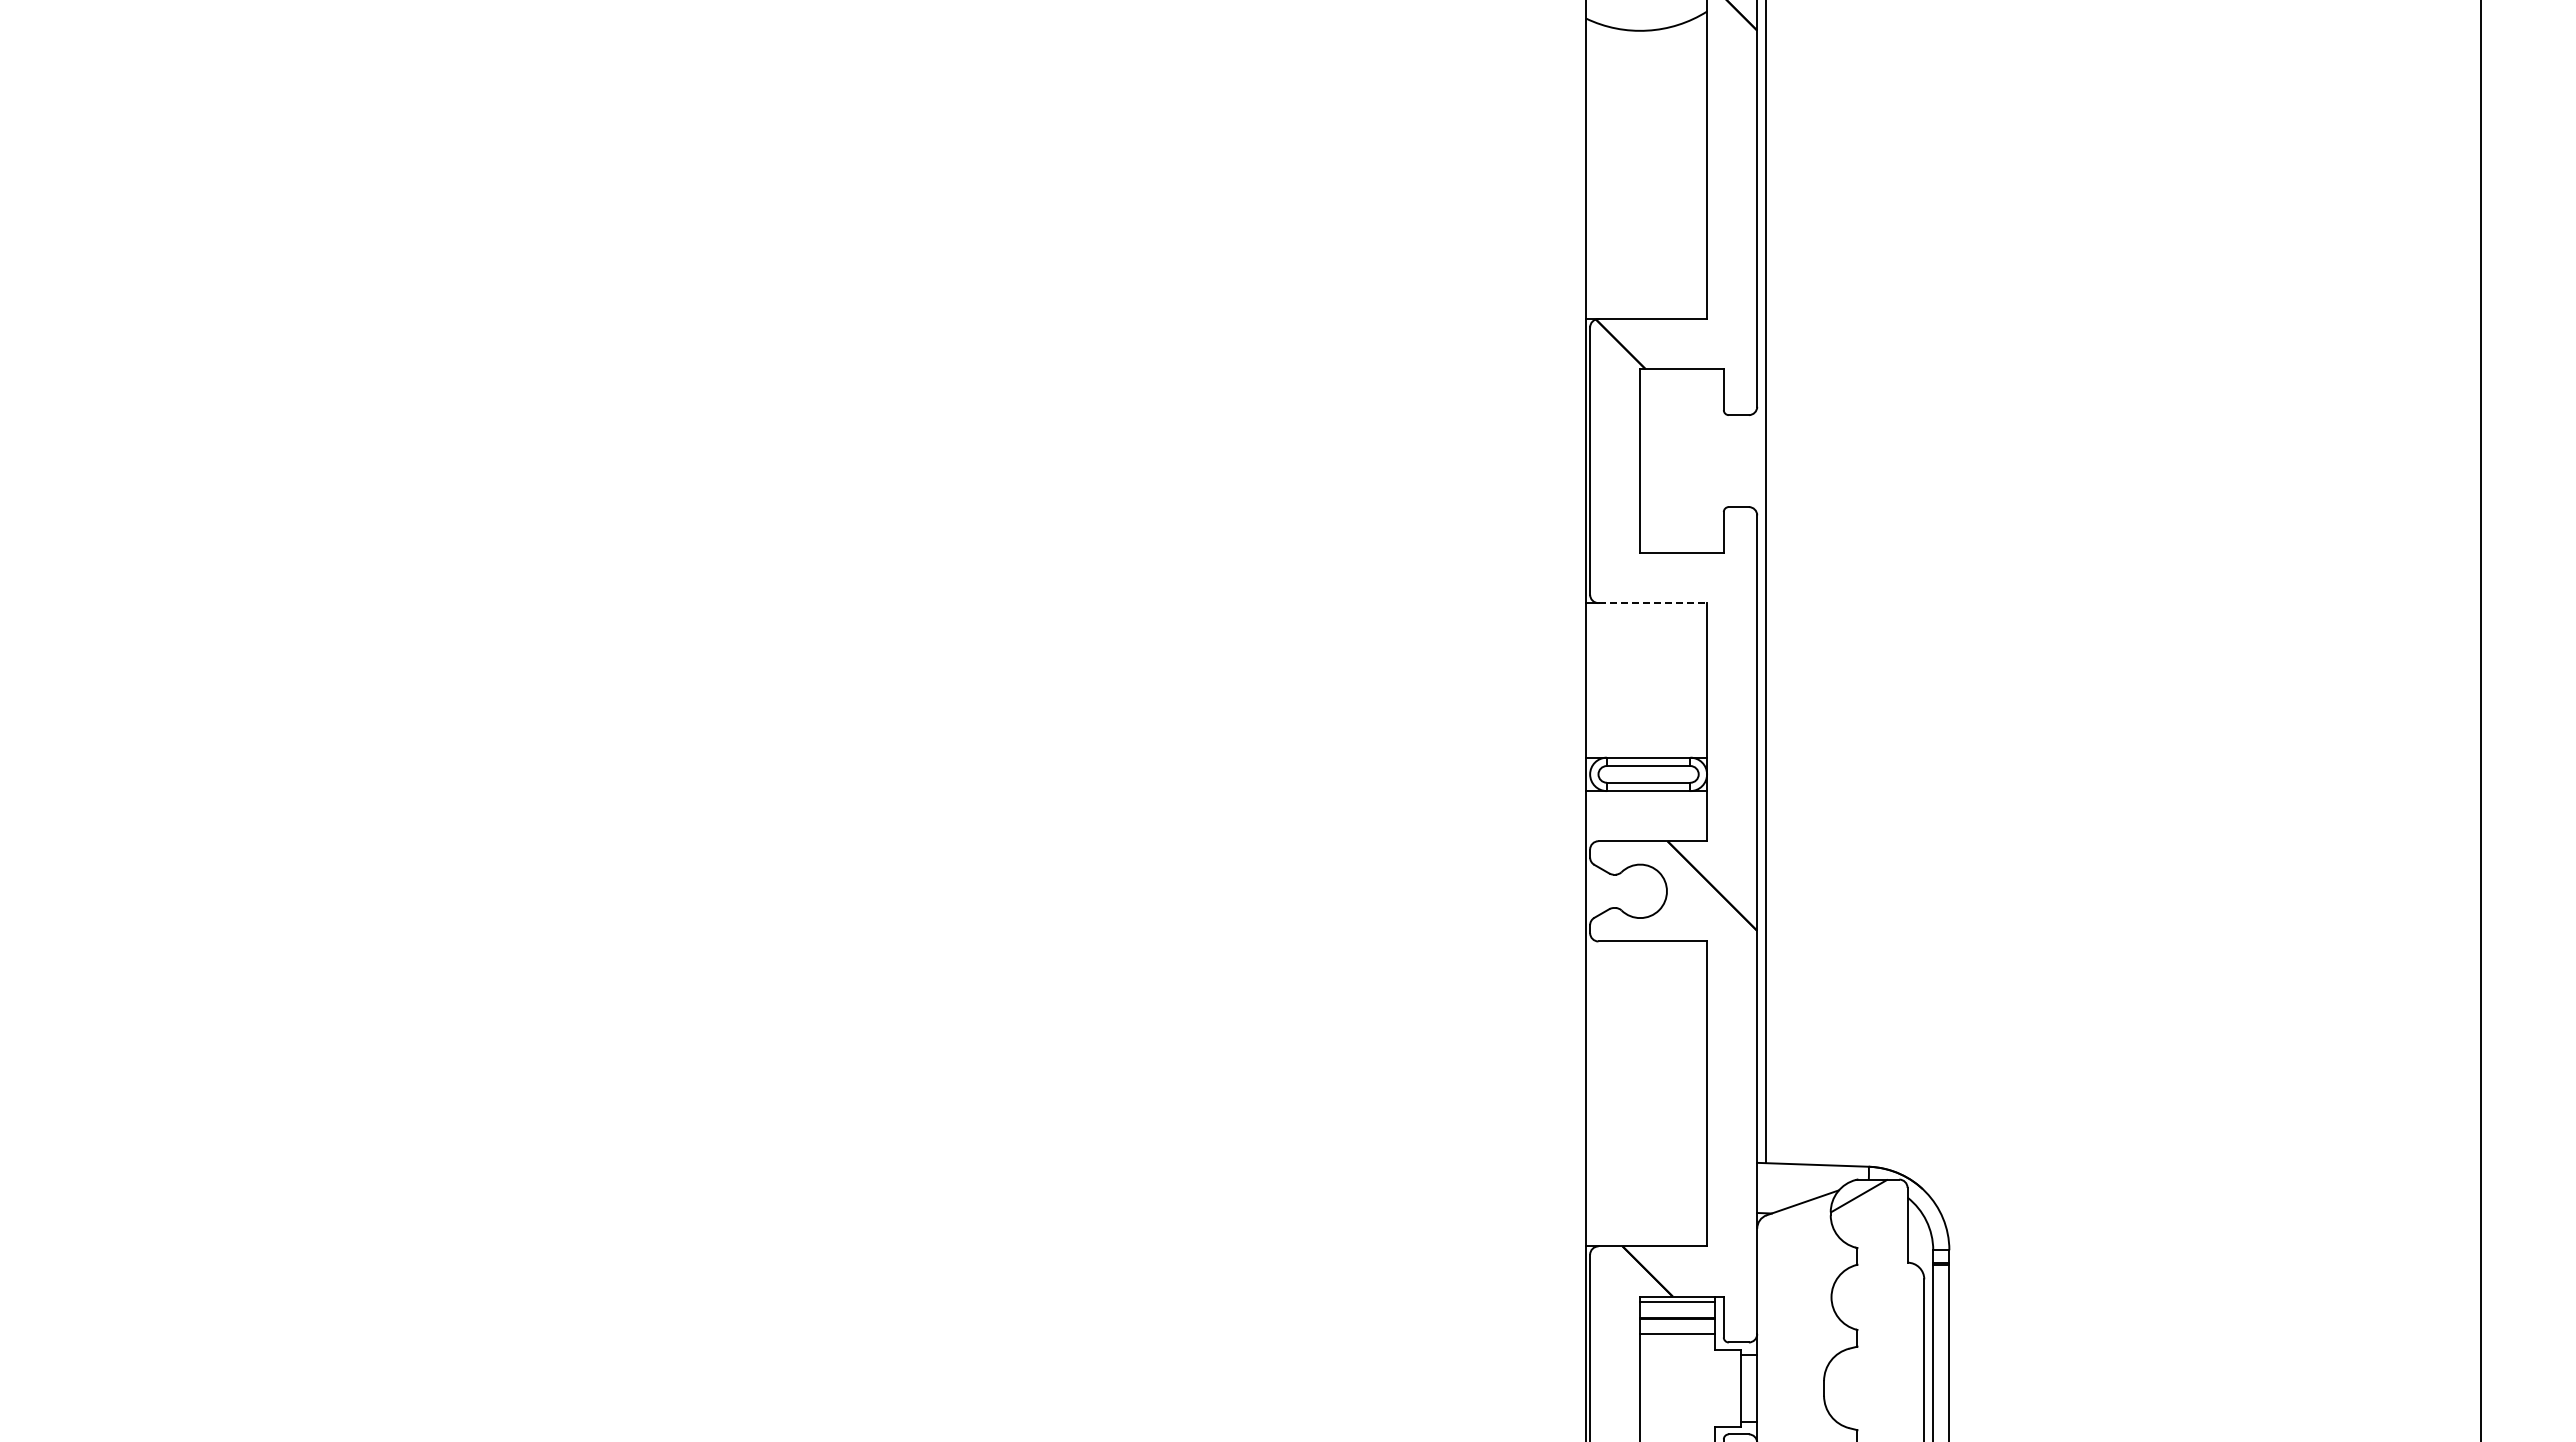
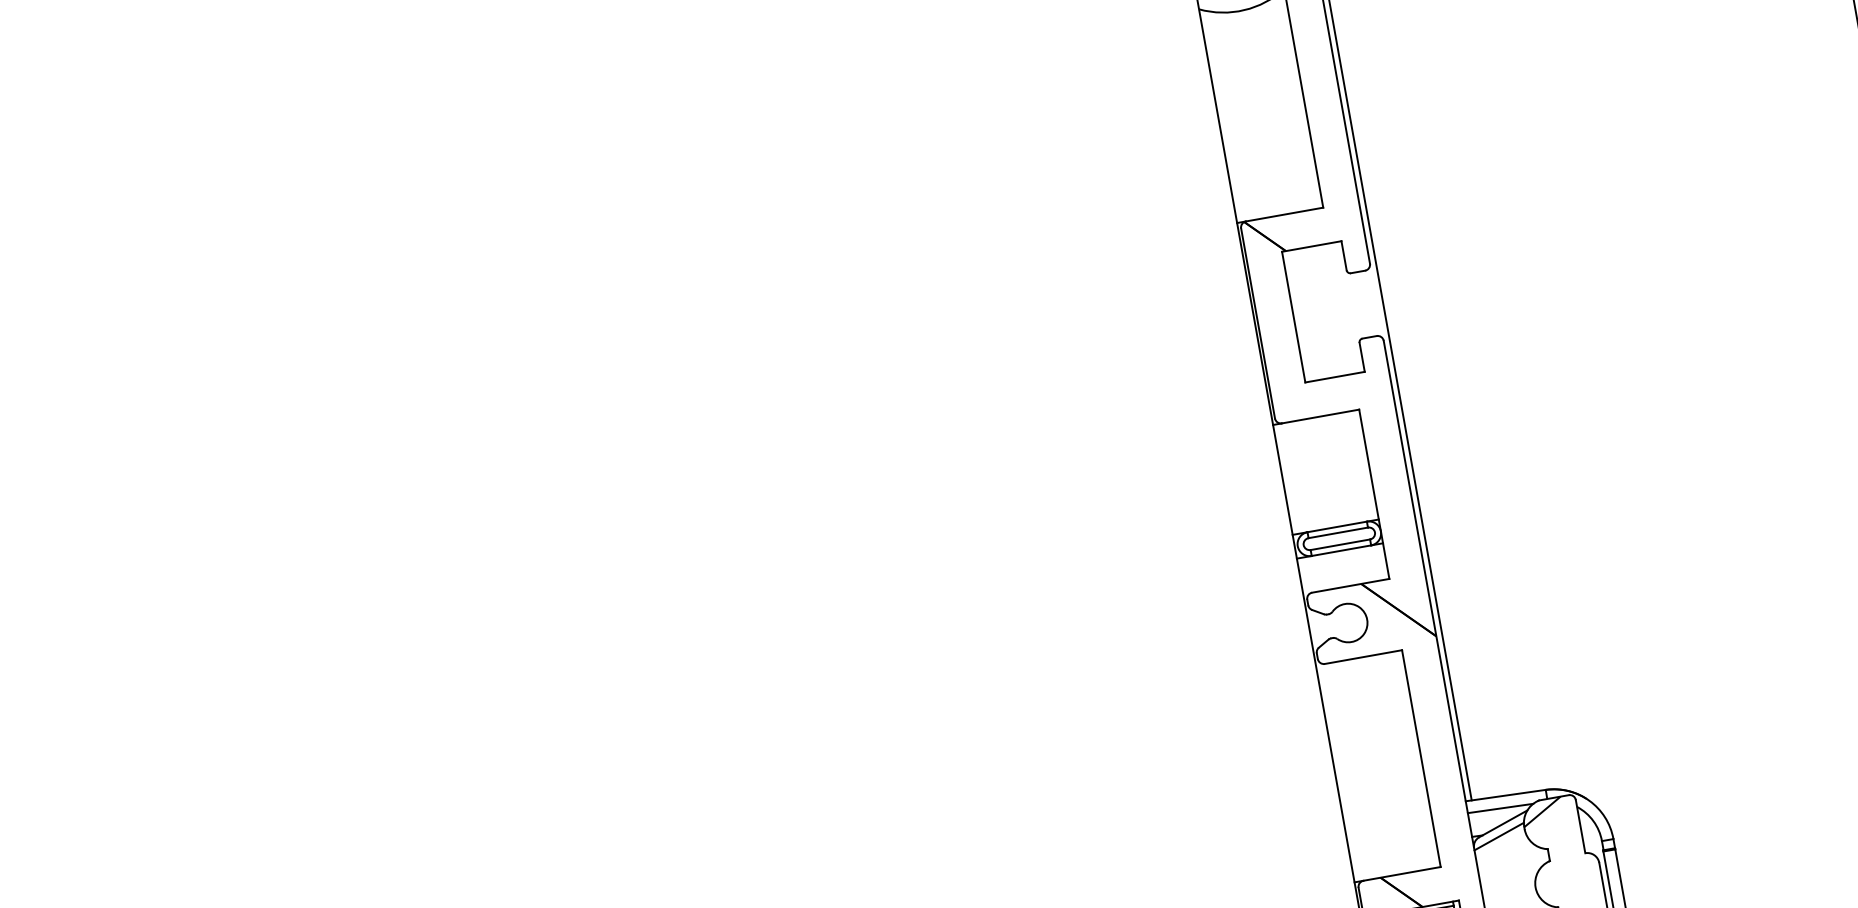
line: (1653, 603) -> (1321, 416), dashed -> solid
line: (1802, 1180) -> (1500, 808), added
line: (1794, 1218) -> (1499, 836), added

